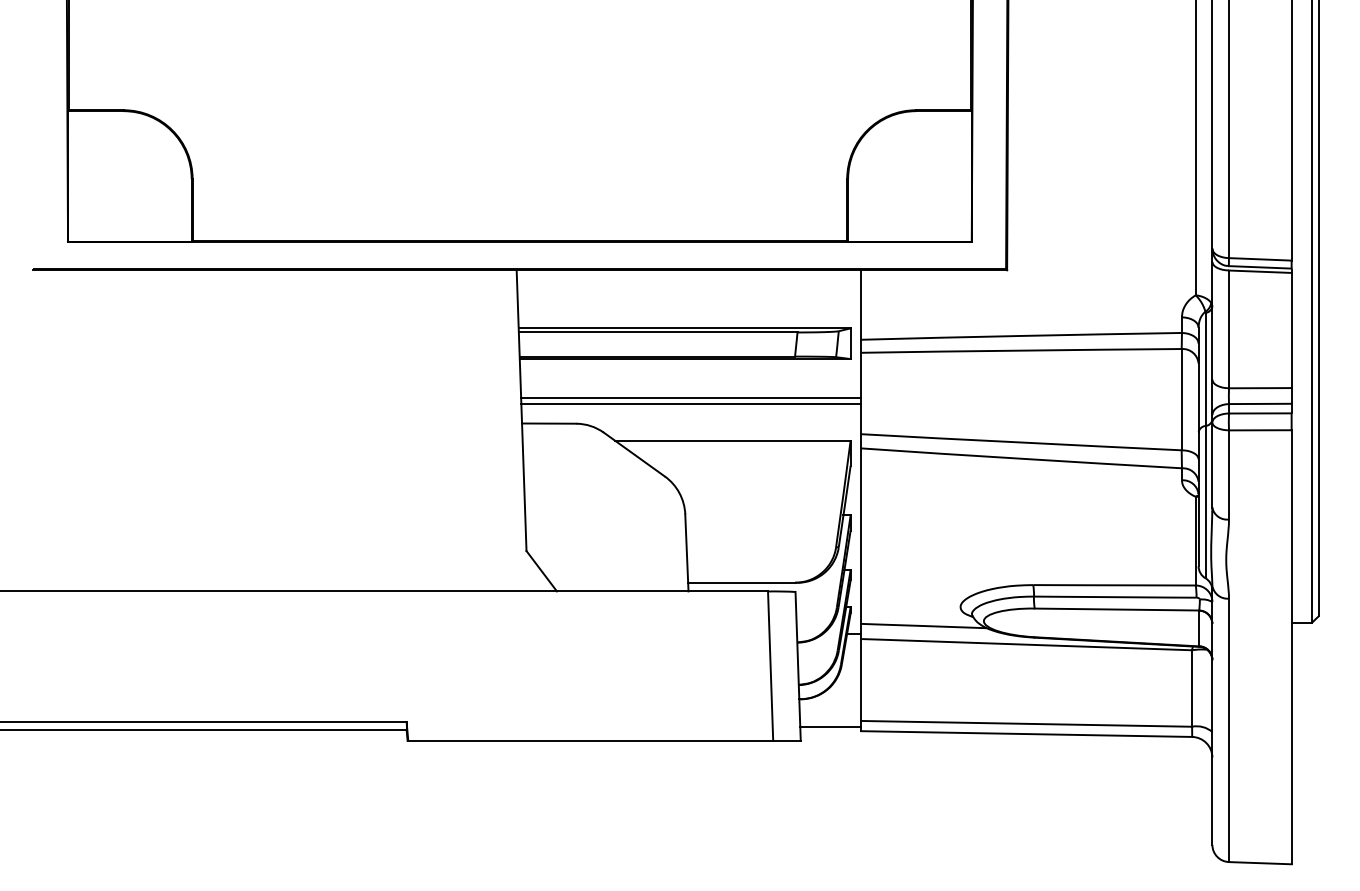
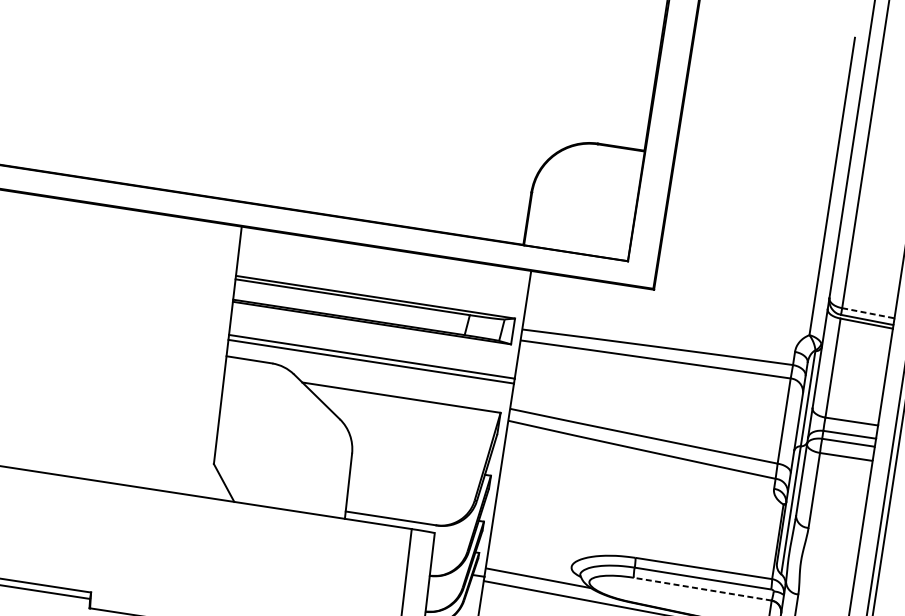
line: (1259, 259) -> (867, 313), solid -> dashed
line: (1116, 609) -> (702, 589), solid -> dashed

